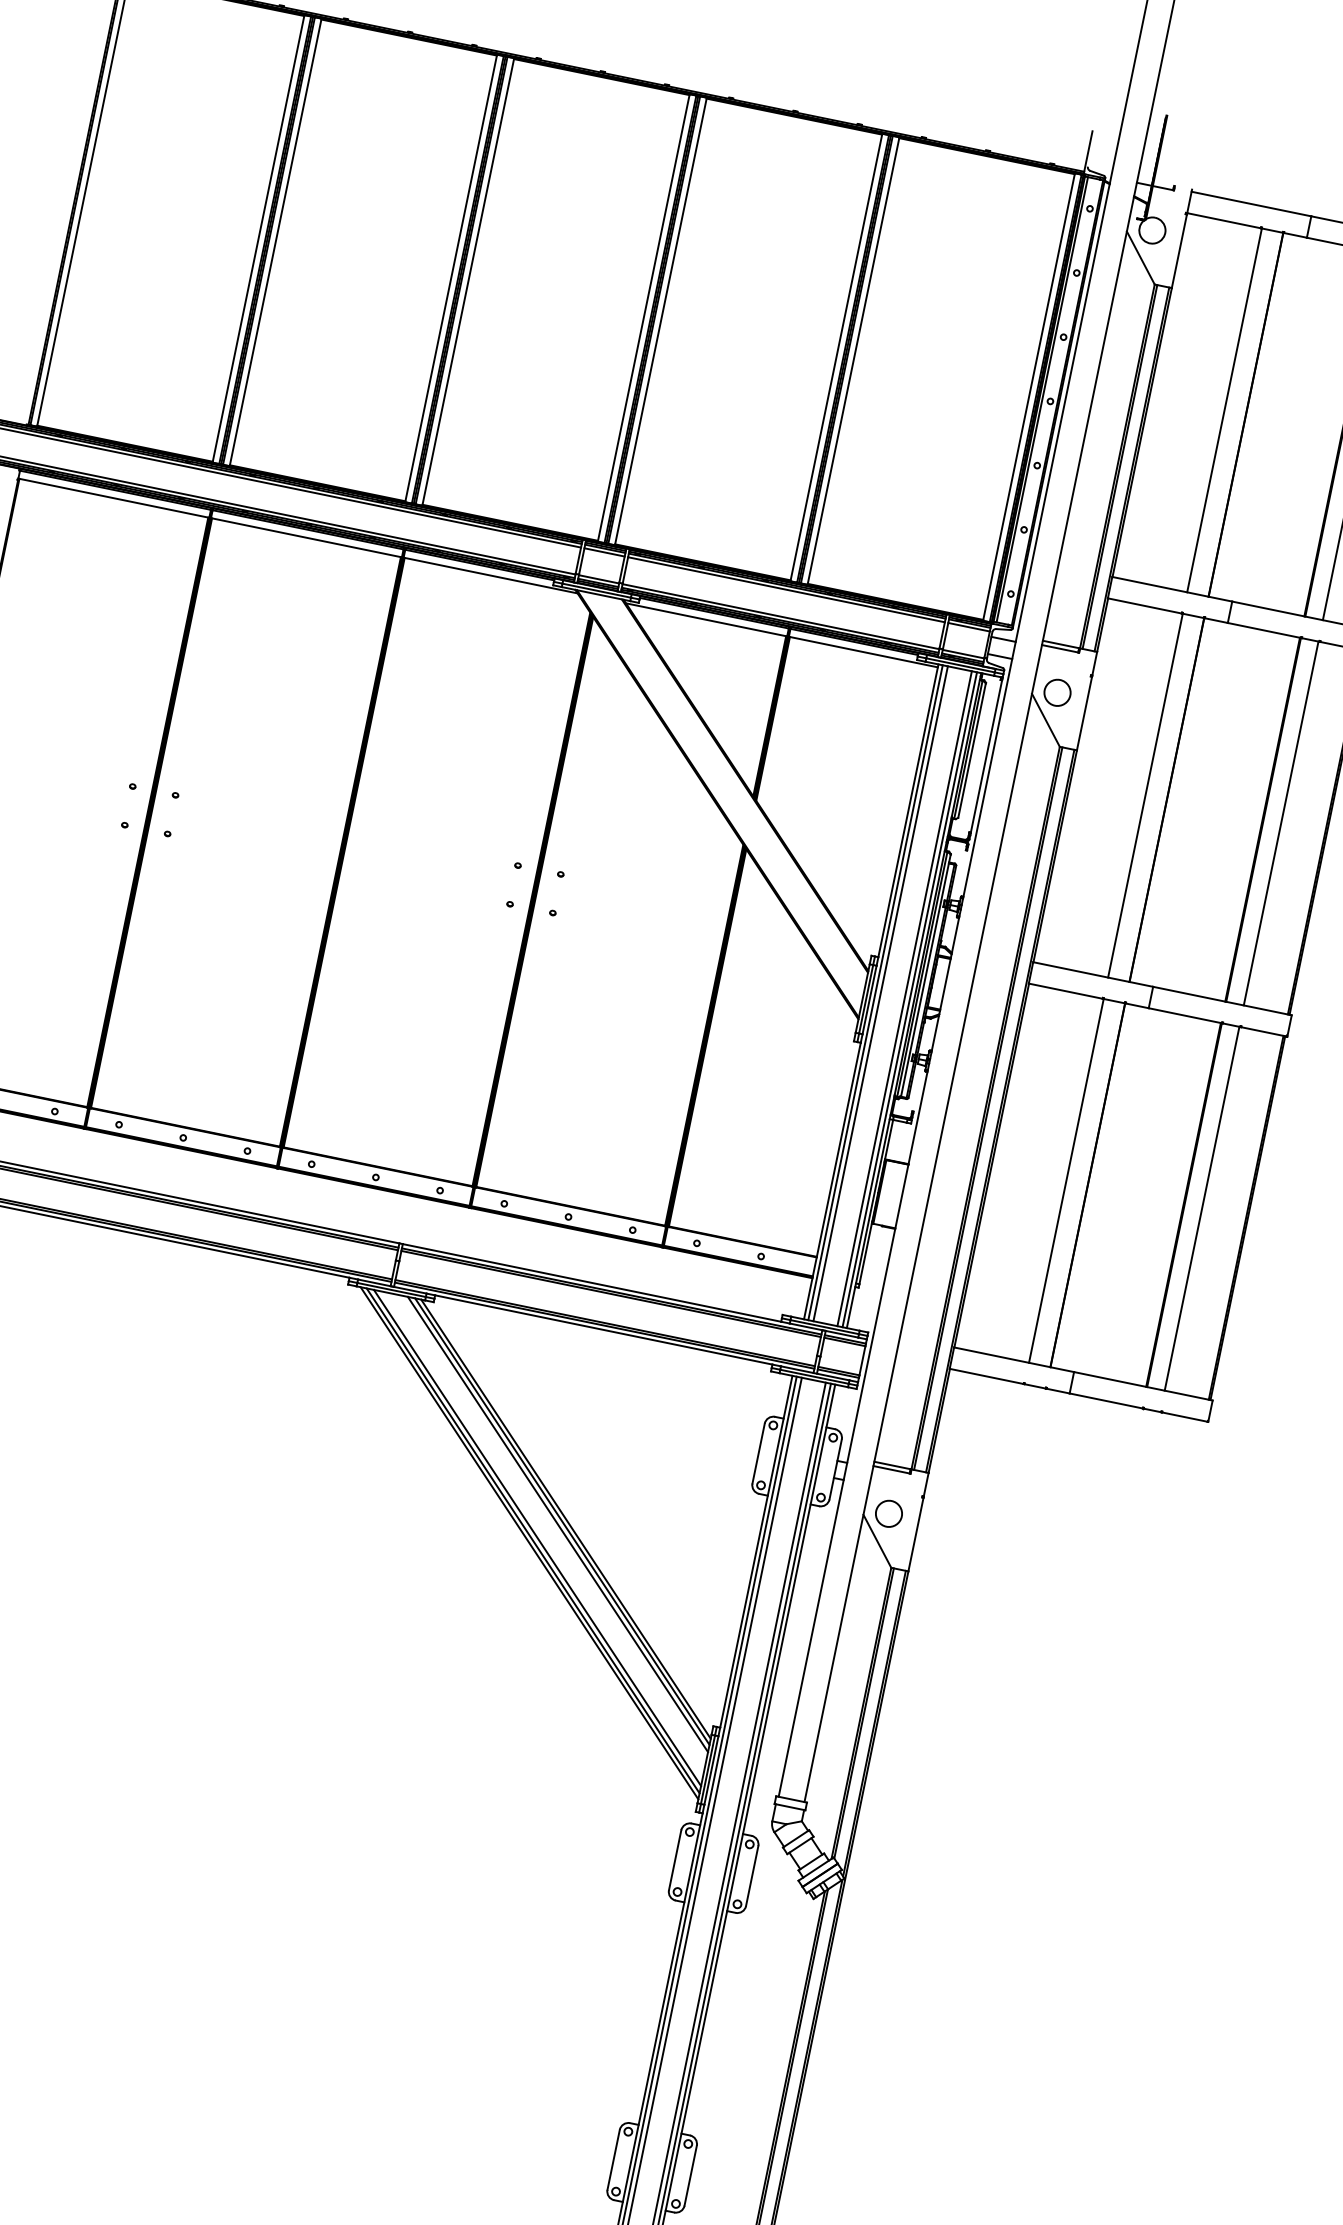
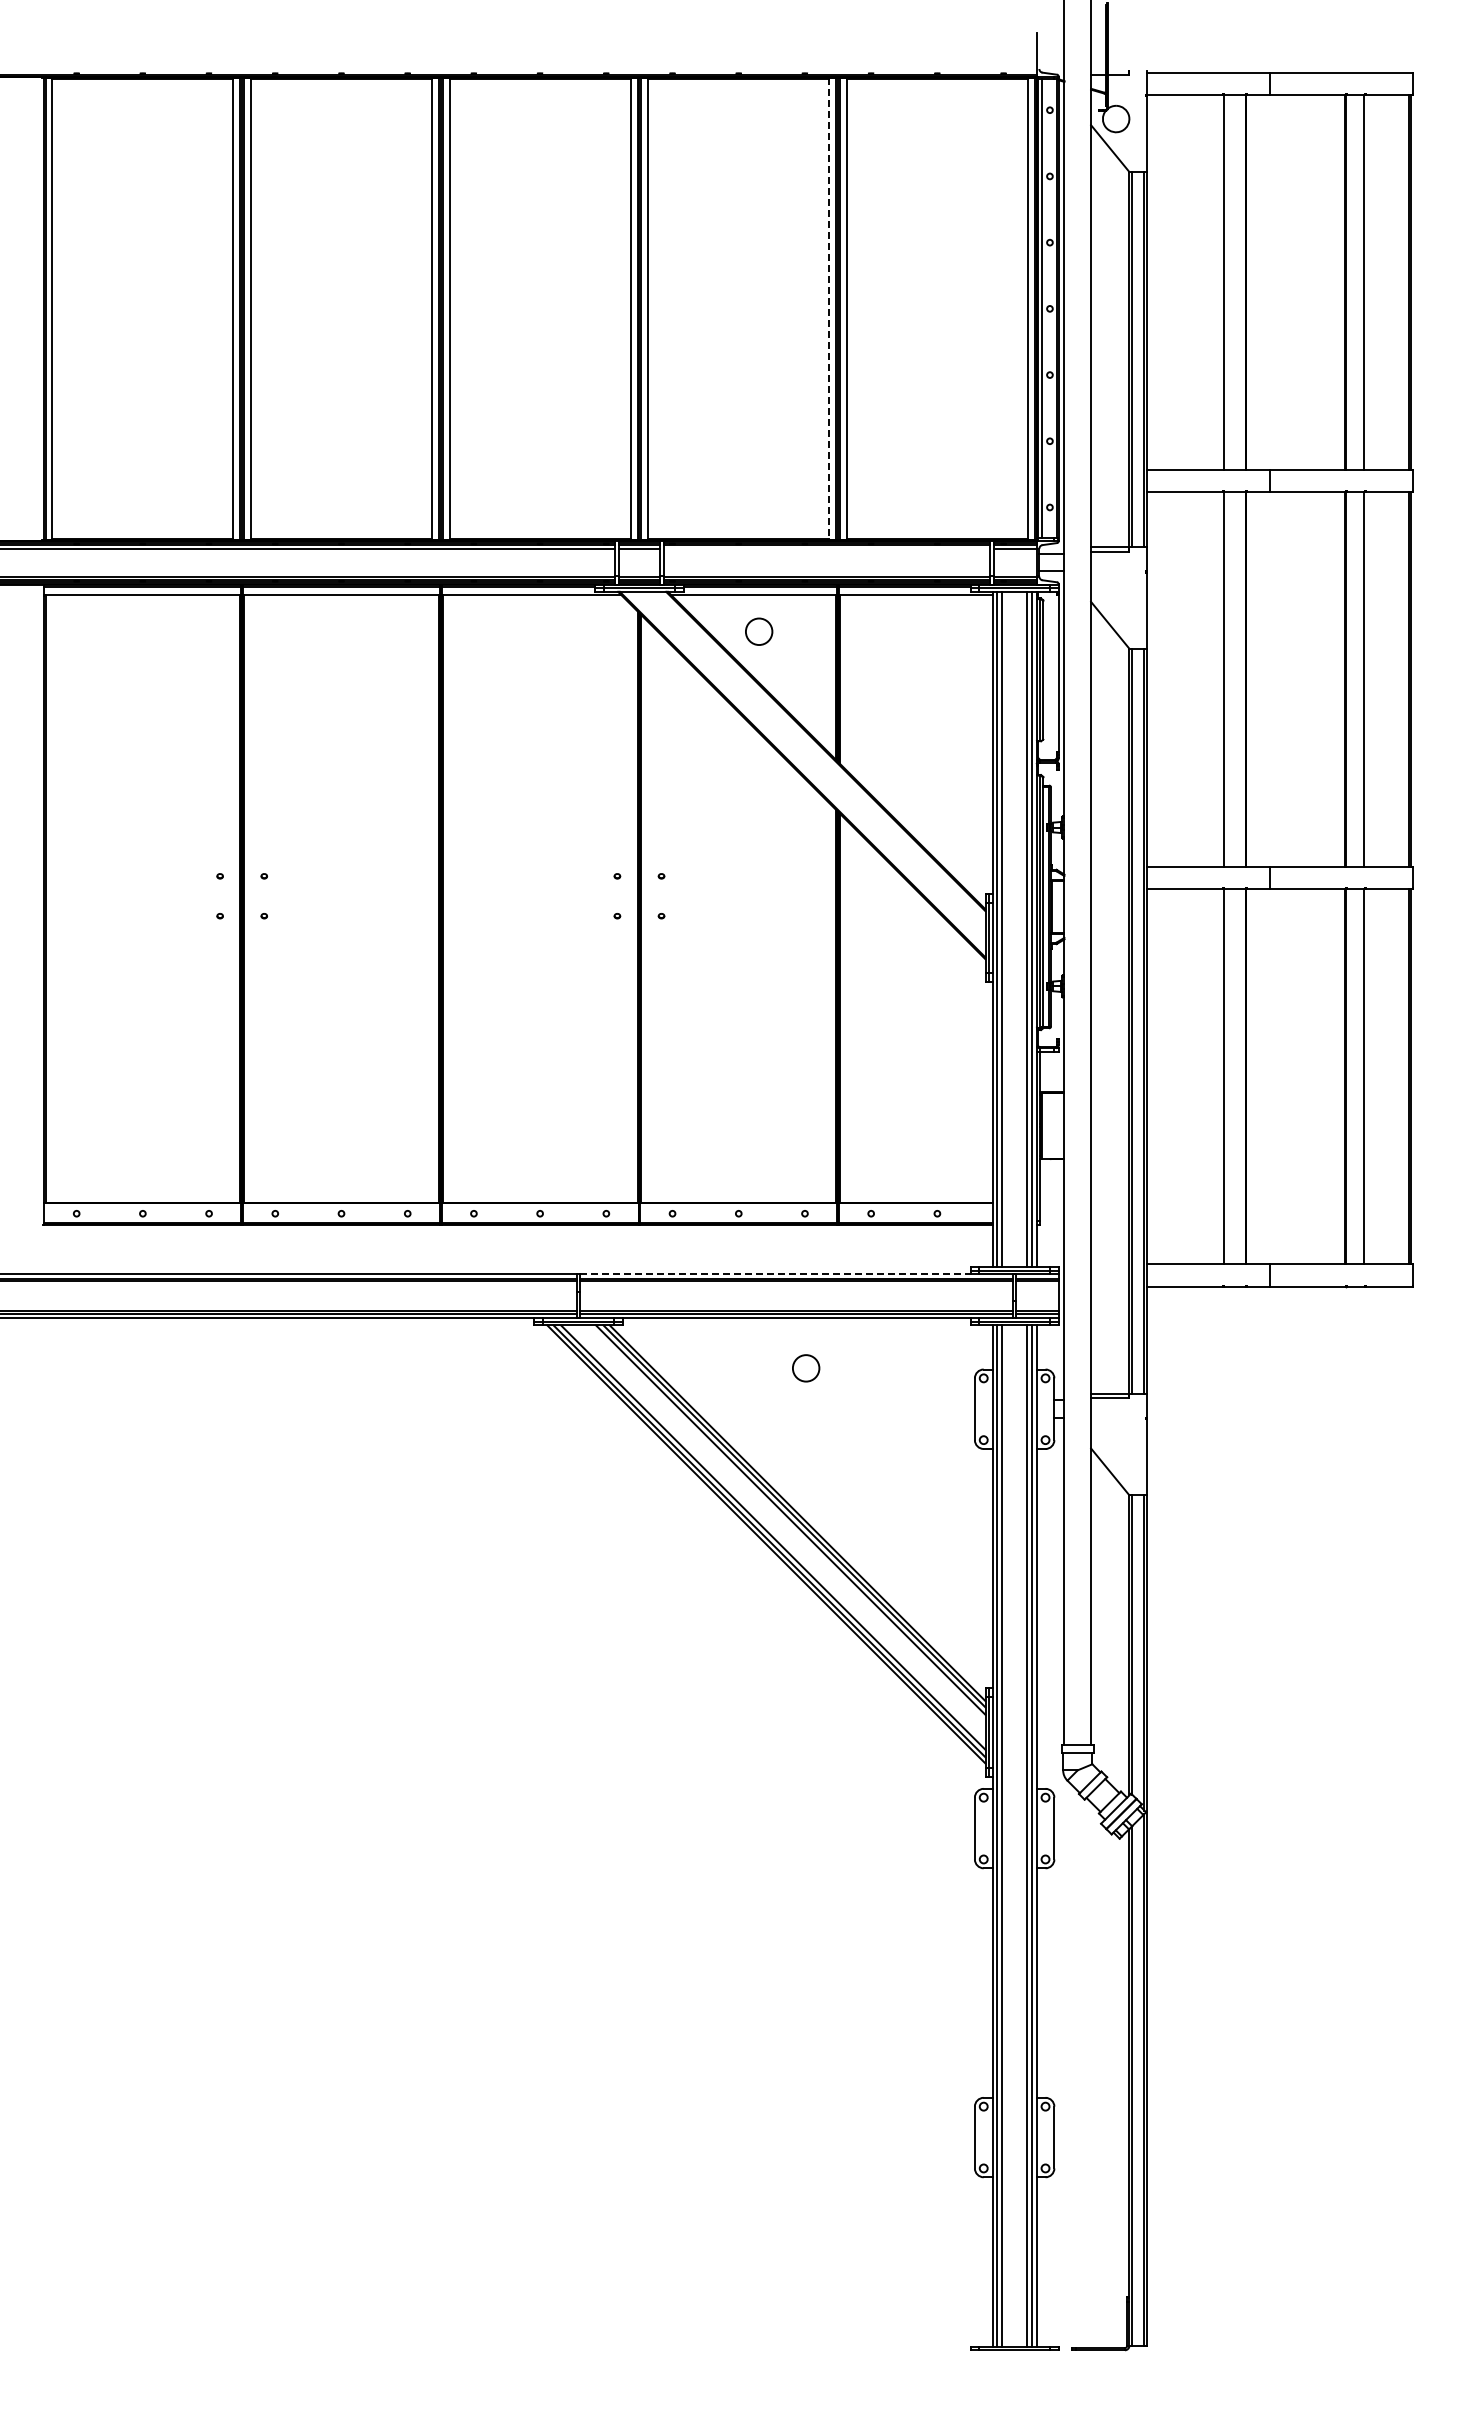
line: (836, 357) -> (829, 308), solid -> dashed
line: (786, 589) -> (826, 548), removed
circle: (1057, 692) -> (759, 631), moved
line: (592, 1283) -> (775, 1274), solid -> dashed
circle: (889, 1514) -> (806, 1368), moved

